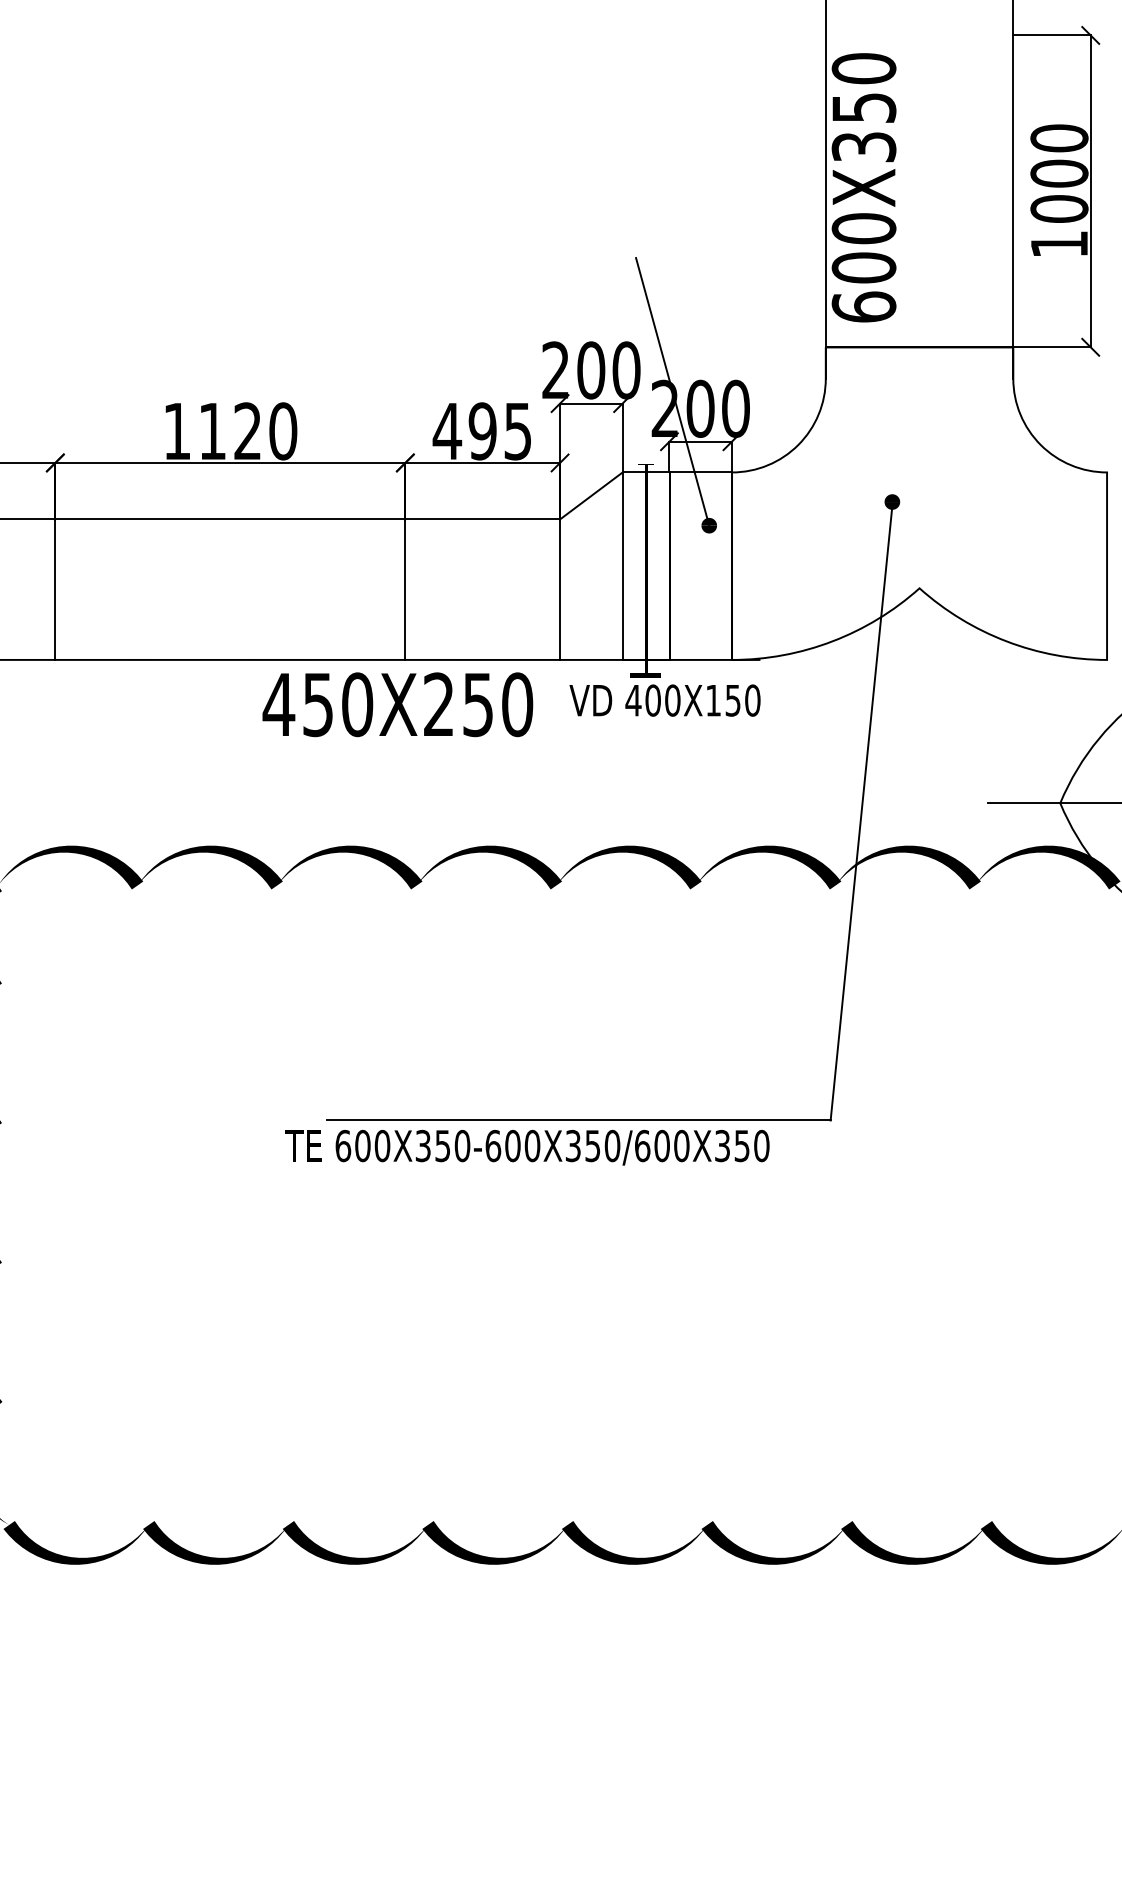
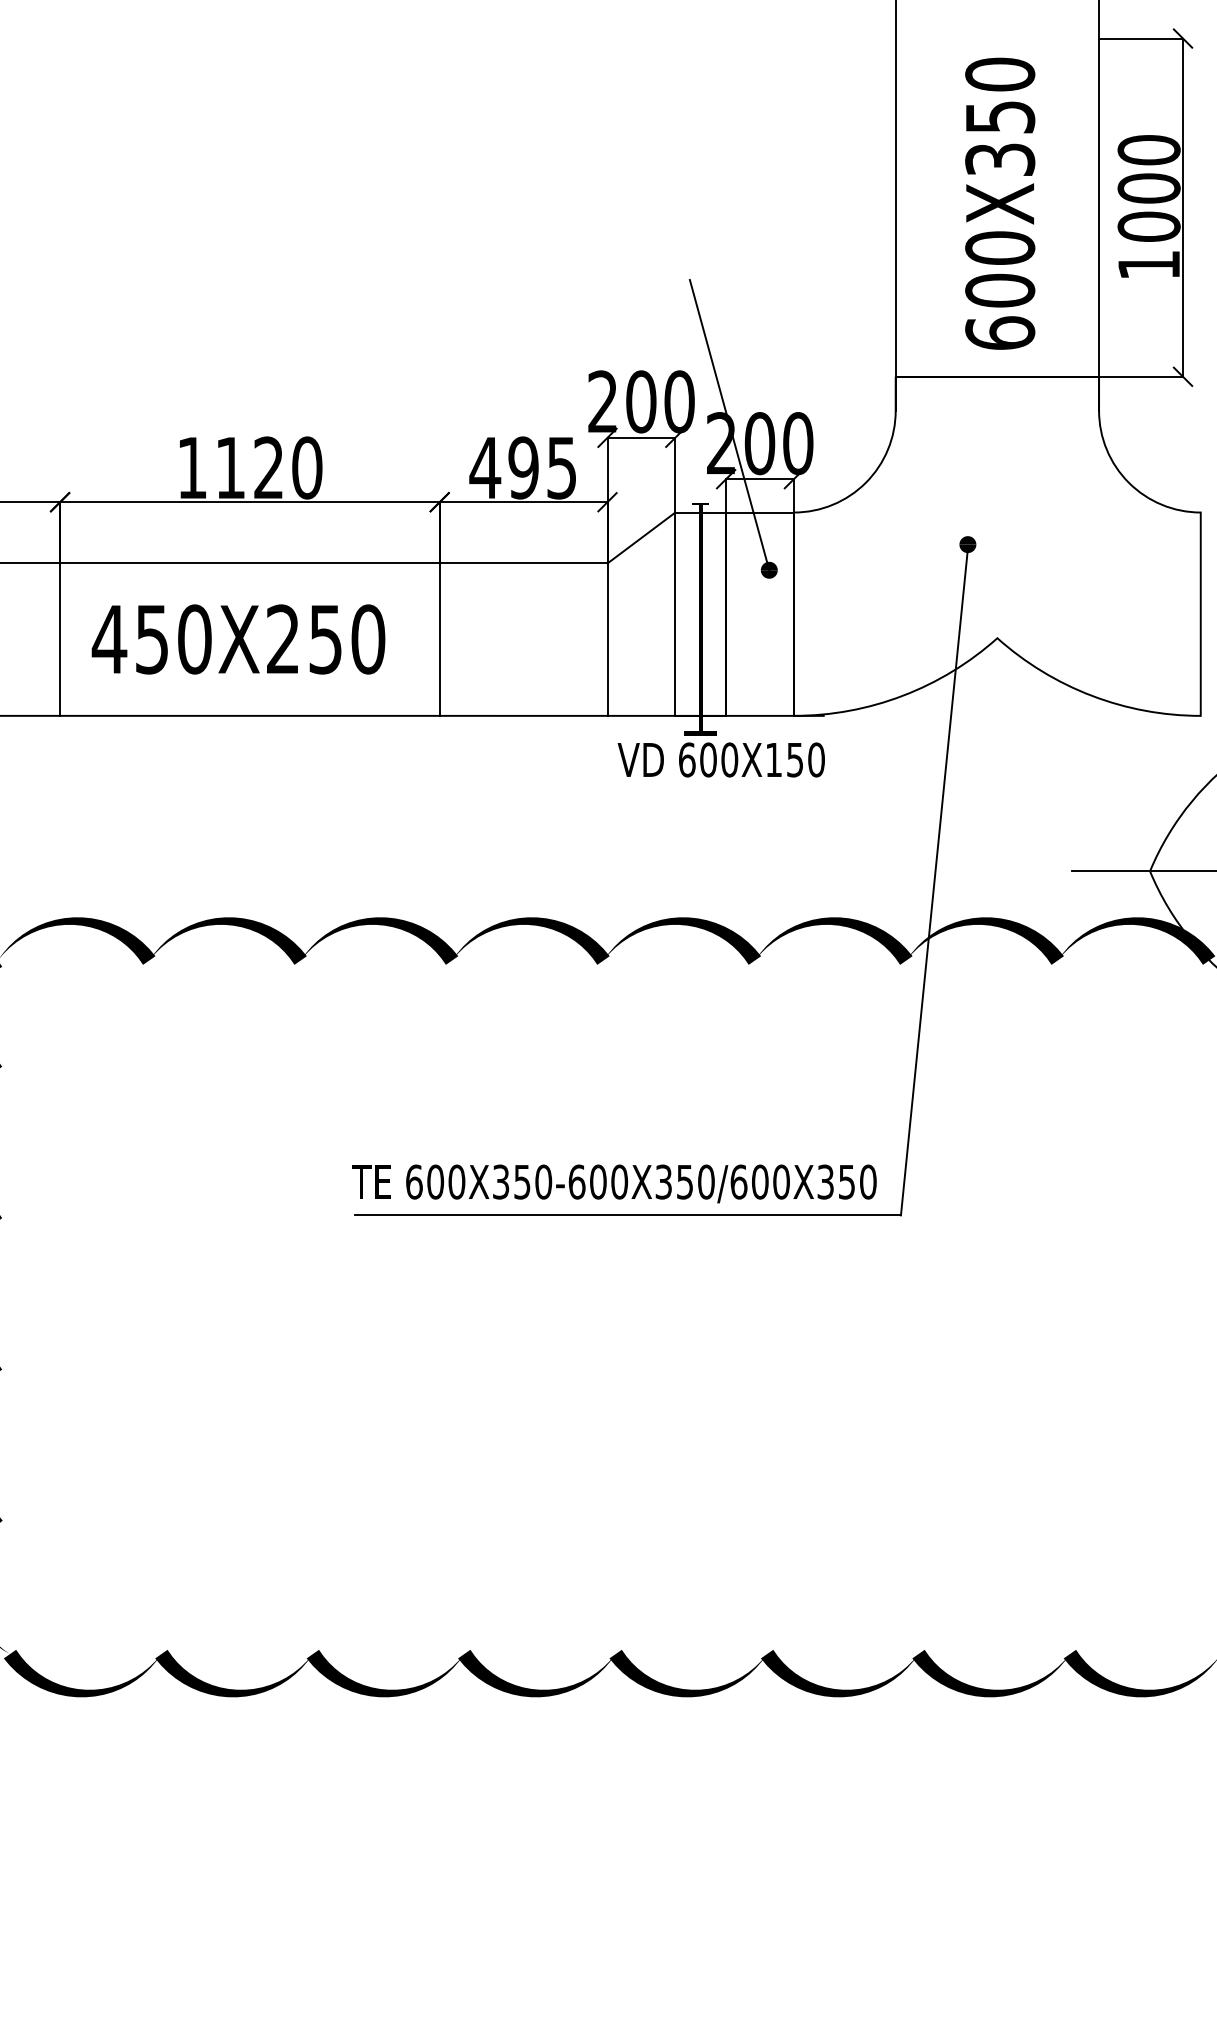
text: (864, 187) -> (1000, 203), moved
text: (632, 700) -> (686, 759), 400X150 -> 600X150
text: (397, 704) -> (238, 639), moved
text: (527, 1147) -> (614, 1183), moved

